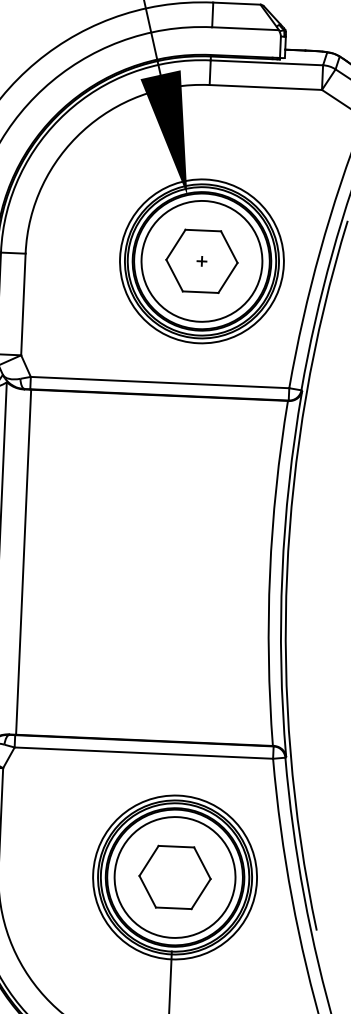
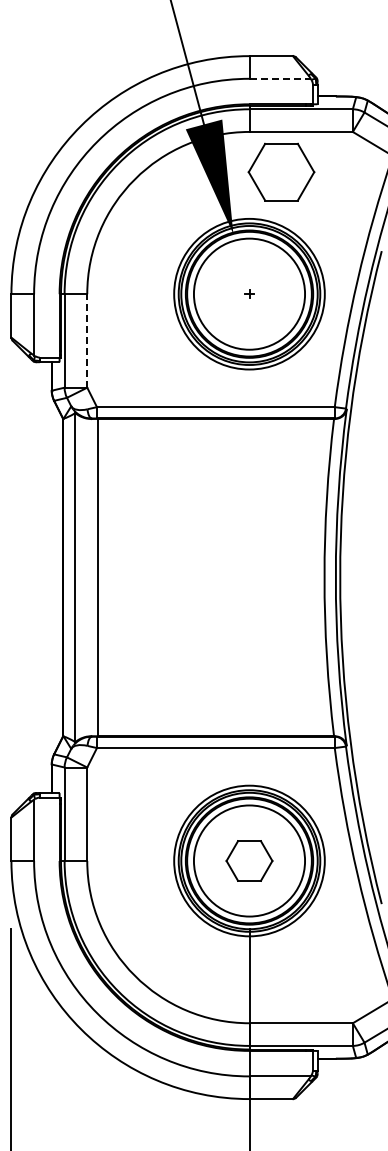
line: (245, 28) -> (280, 78), solid -> dashed
part: (201, 260) -> (281, 171), moved
line: (23, 304) -> (87, 340), solid -> dashed
part: (175, 876) -> (249, 860), size x0.7

